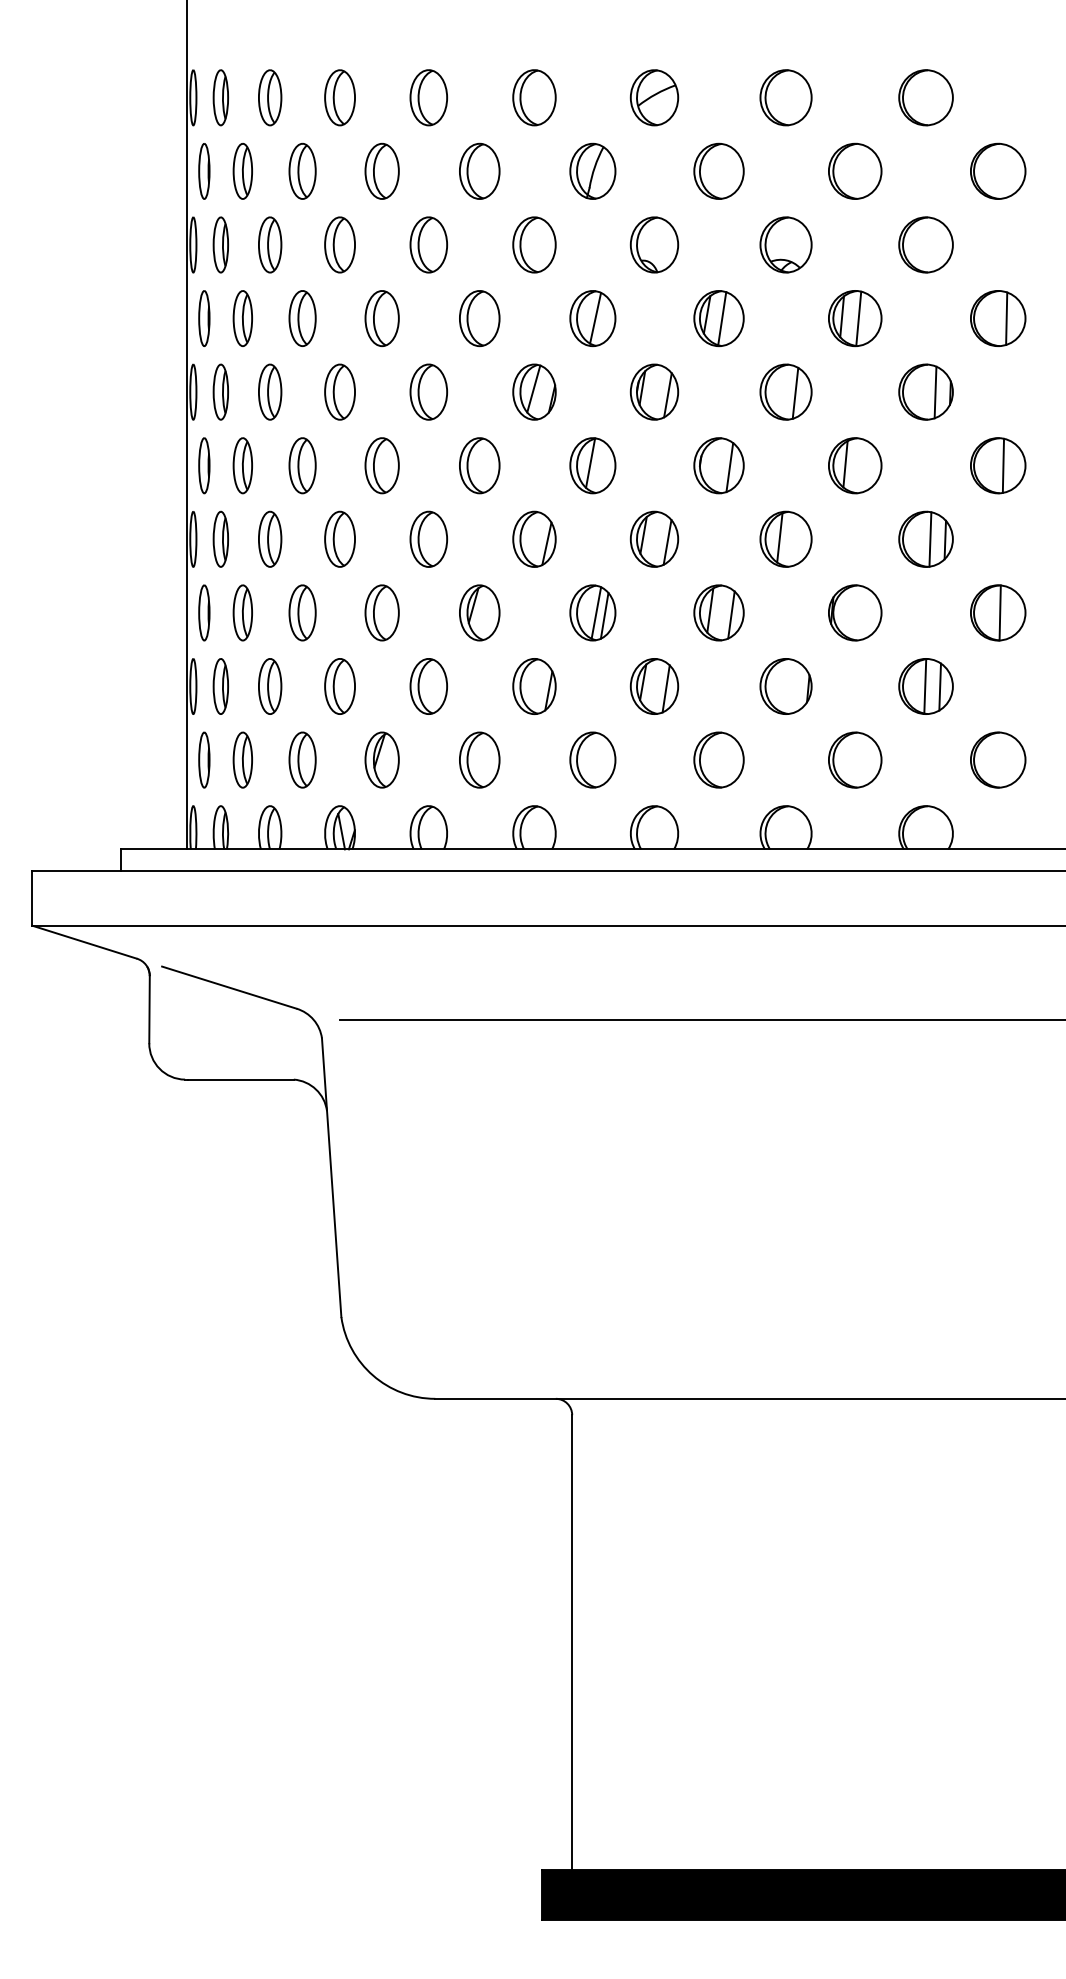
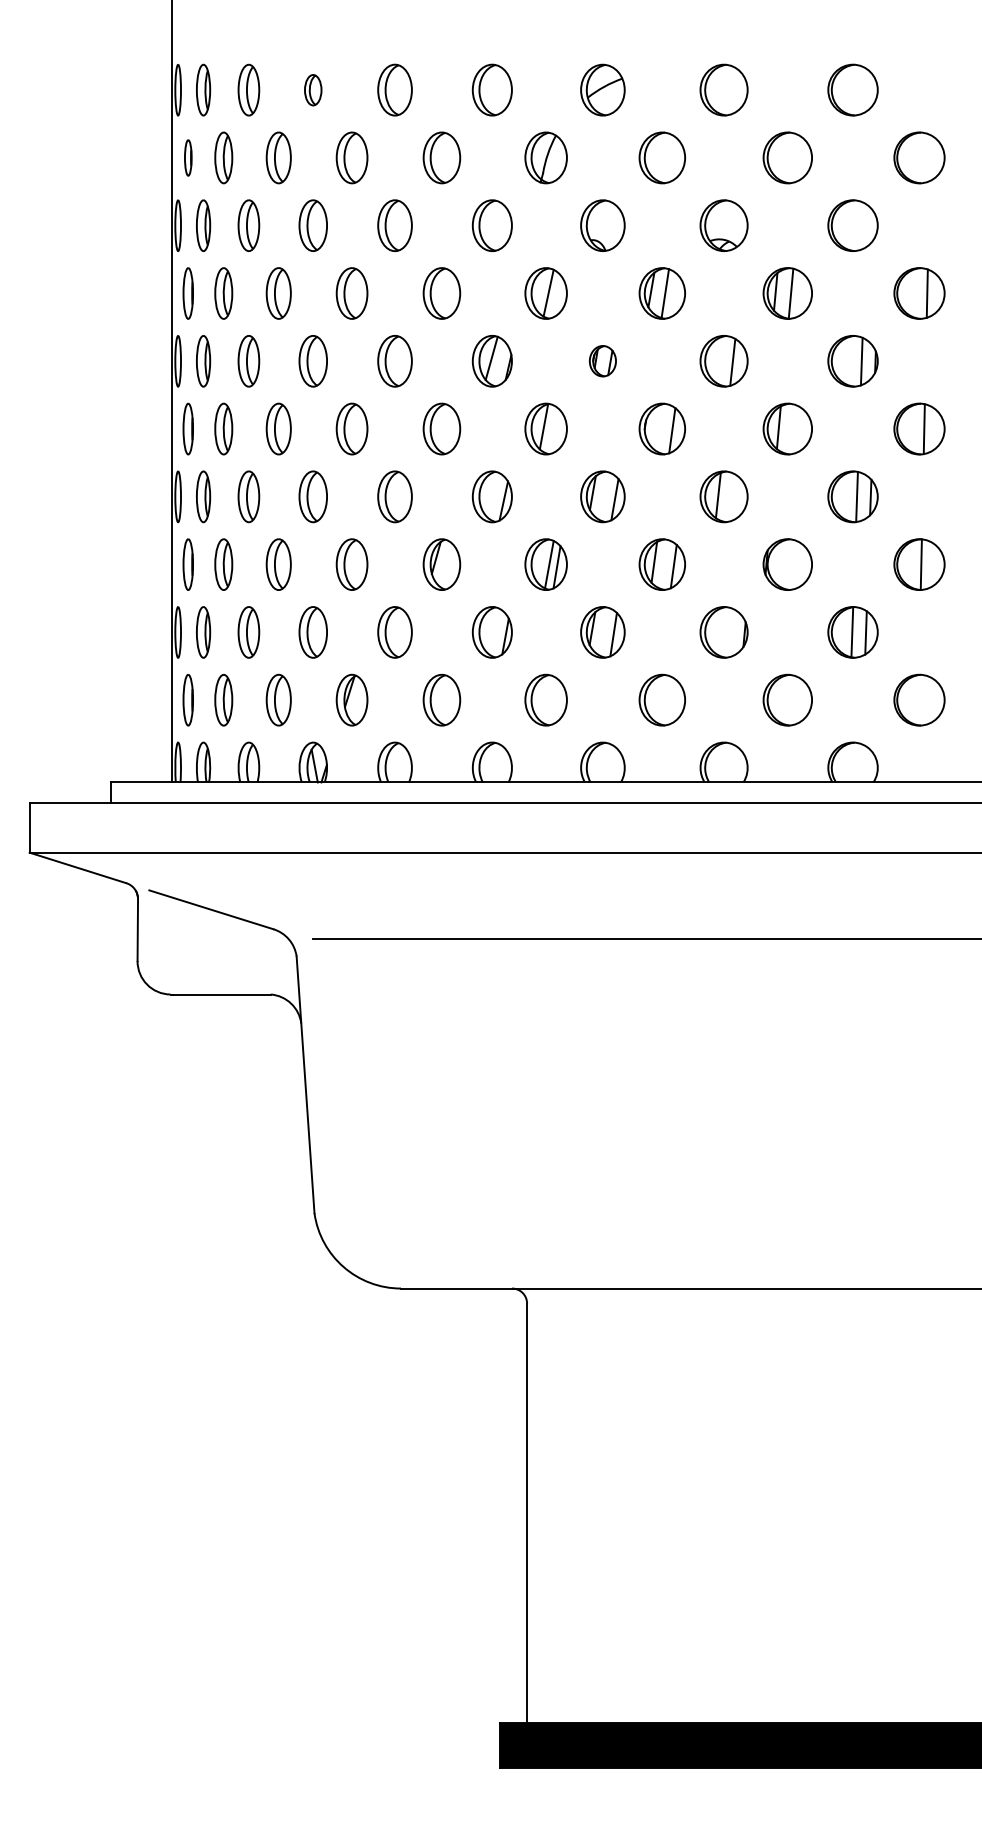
part: (339, 97) -> (312, 89), size x0.6
part: (204, 171) -> (188, 158), size x0.7
part: (654, 391) -> (602, 360), size x0.6

